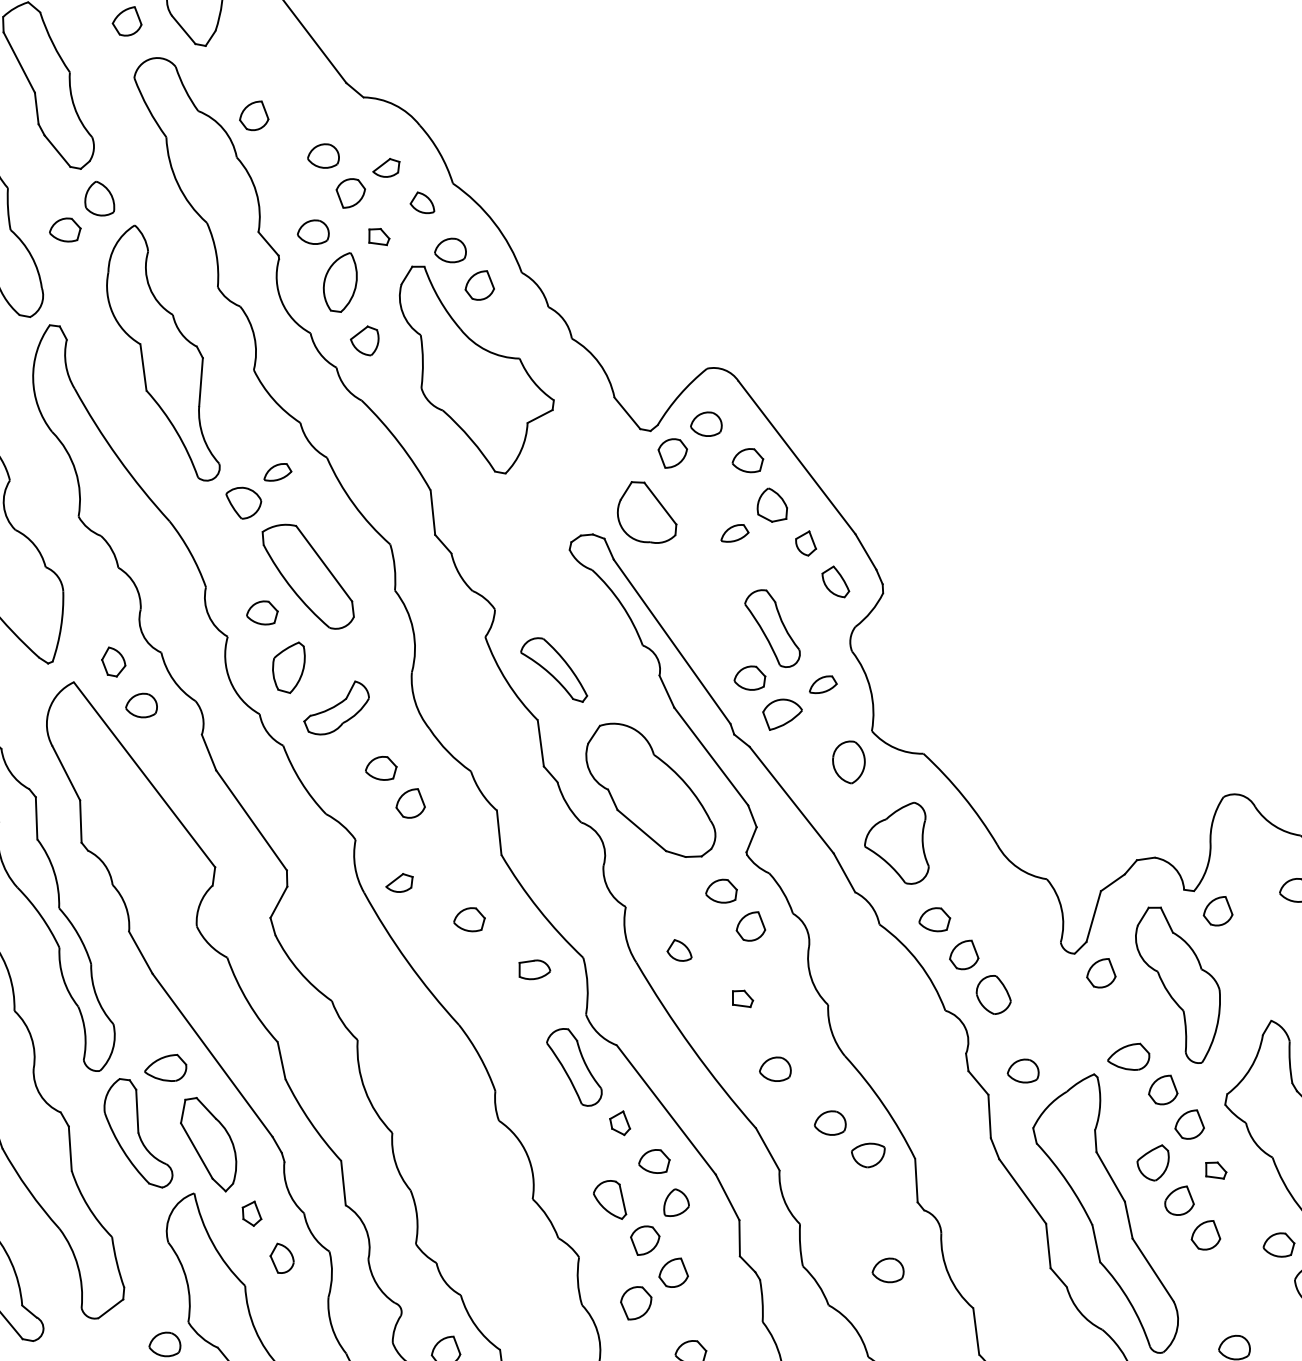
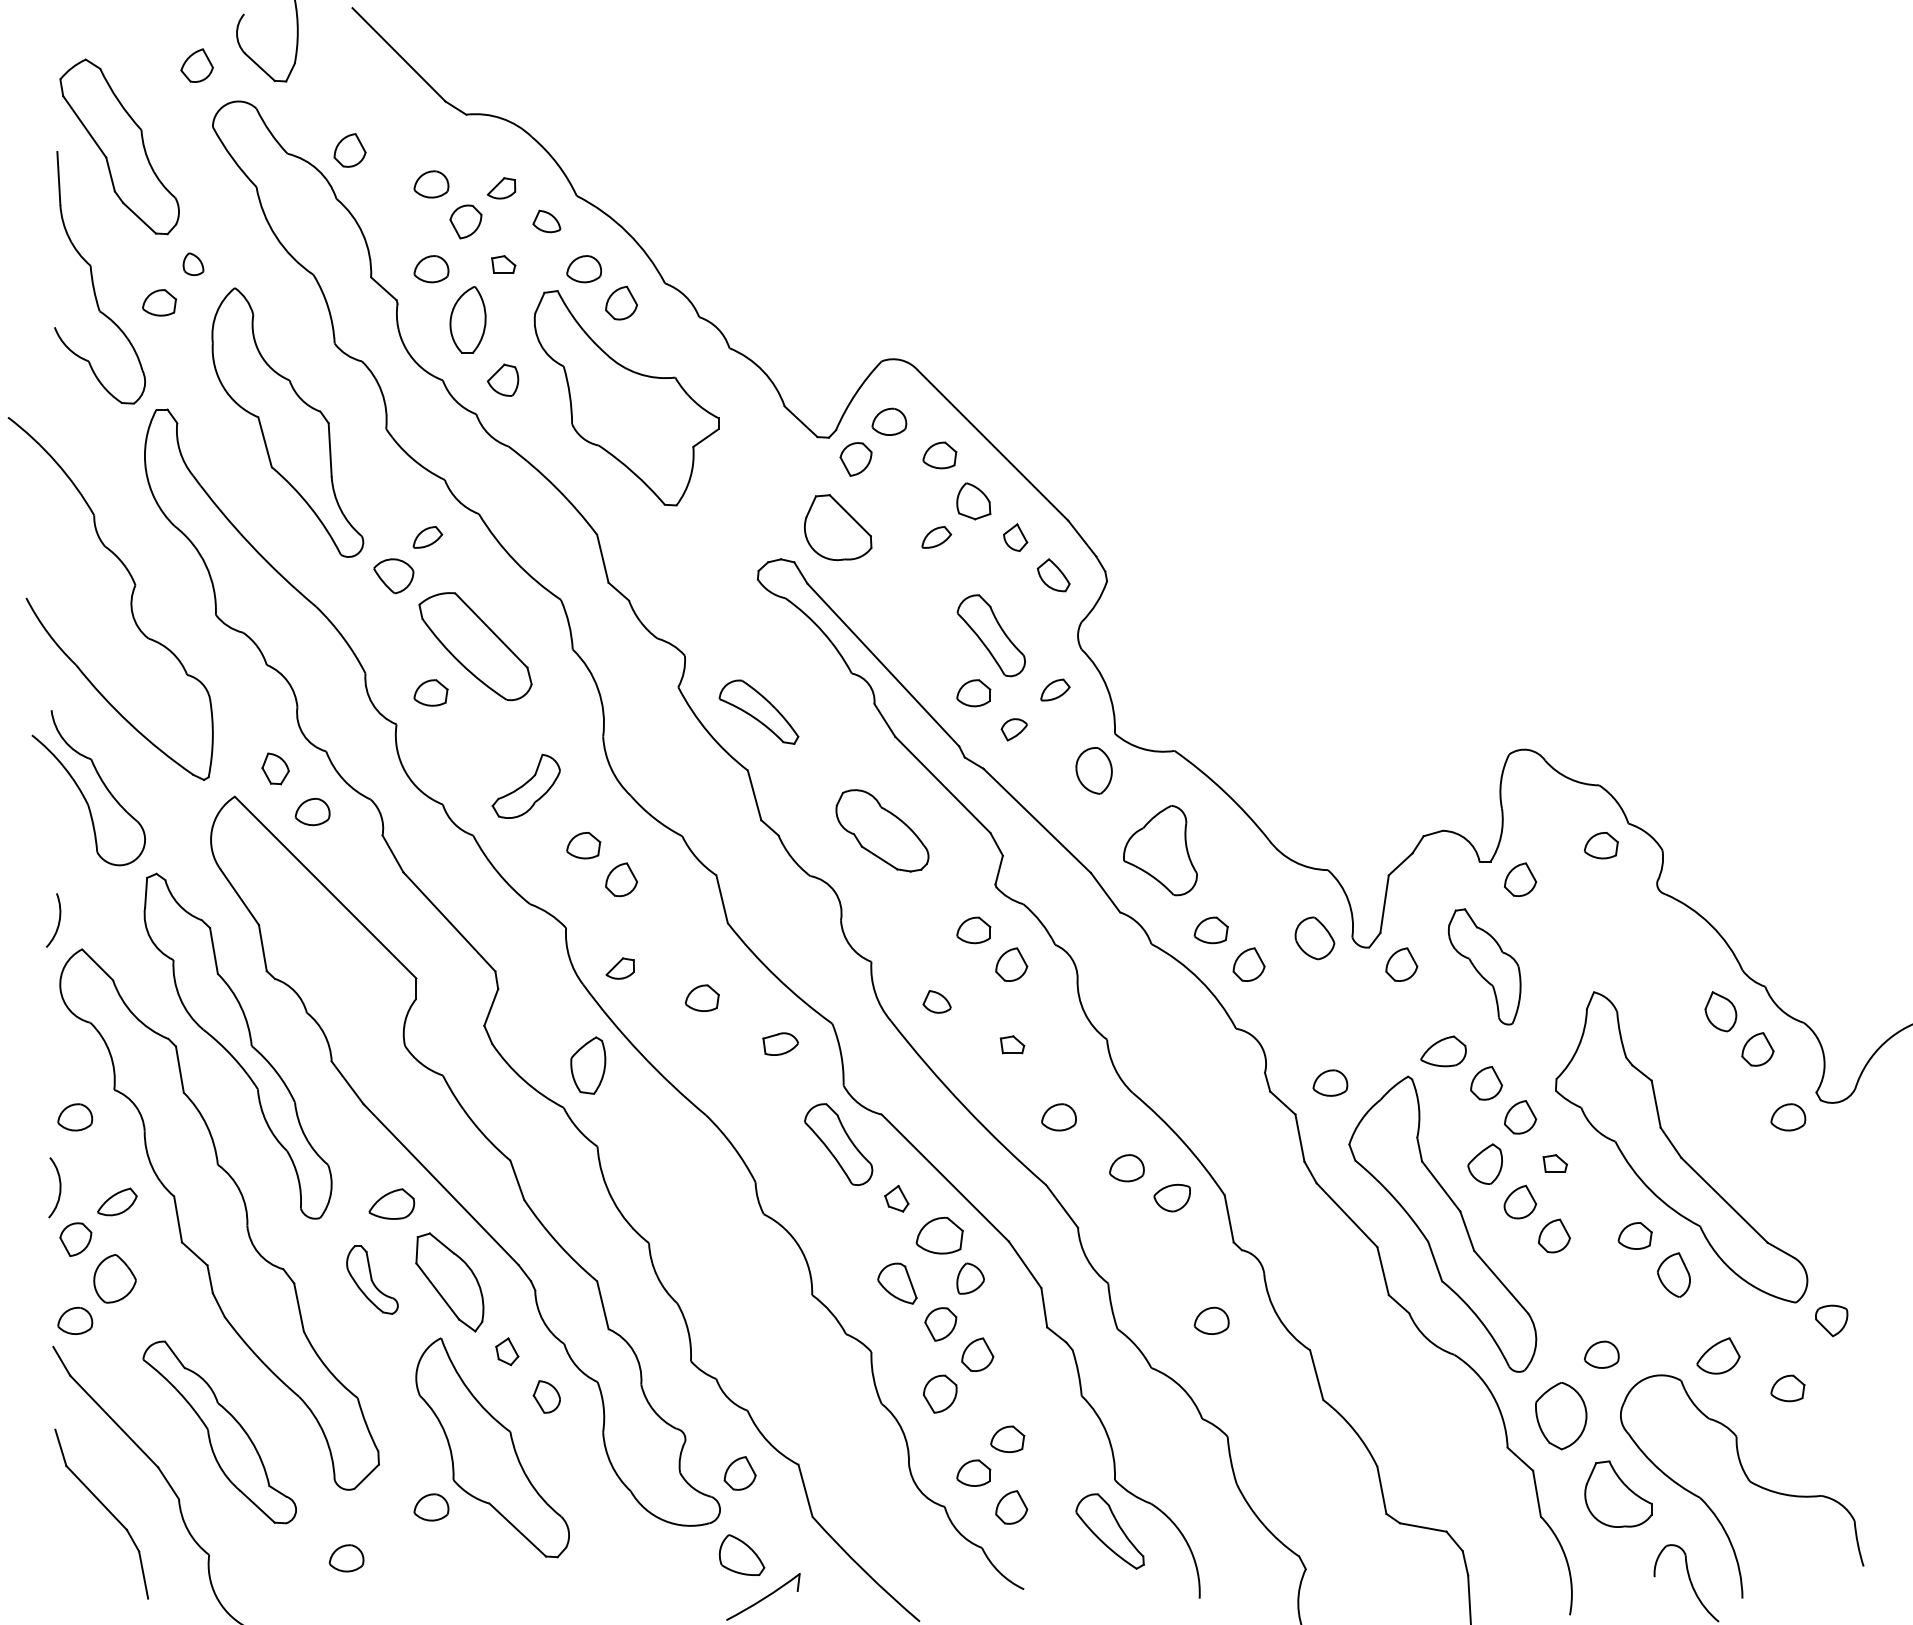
part: (100, 199) -> (193, 264), size x0.6
part: (288, 666) -> (588, 1065), moved
part: (782, 715) -> (1014, 729), size x0.6
part: (651, 790) -> (882, 830), size x0.6
part: (1175, 984) -> (1484, 966), size x0.7
part: (993, 994) -> (1314, 938), moved
part: (139, 1132) -> (372, 1279), size x0.6
part: (654, 1160) -> (939, 1235), size x1.4

